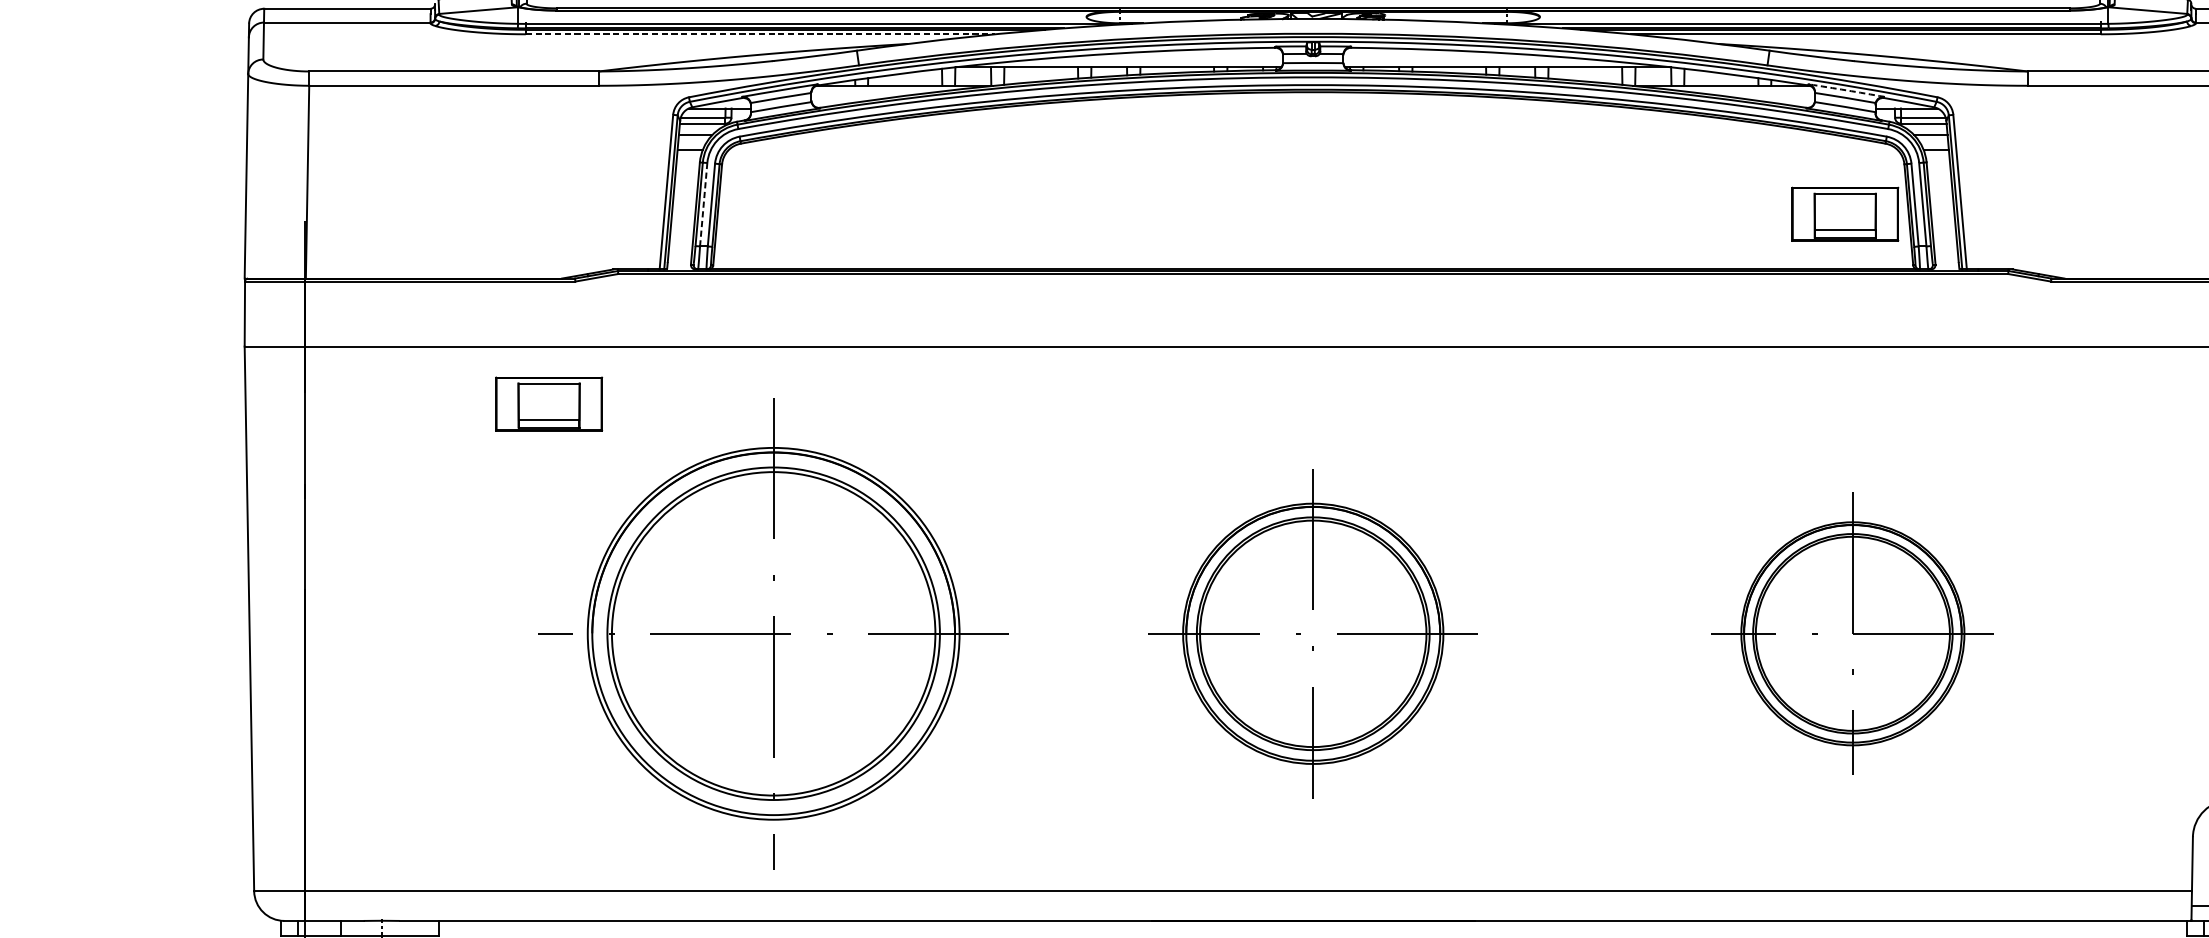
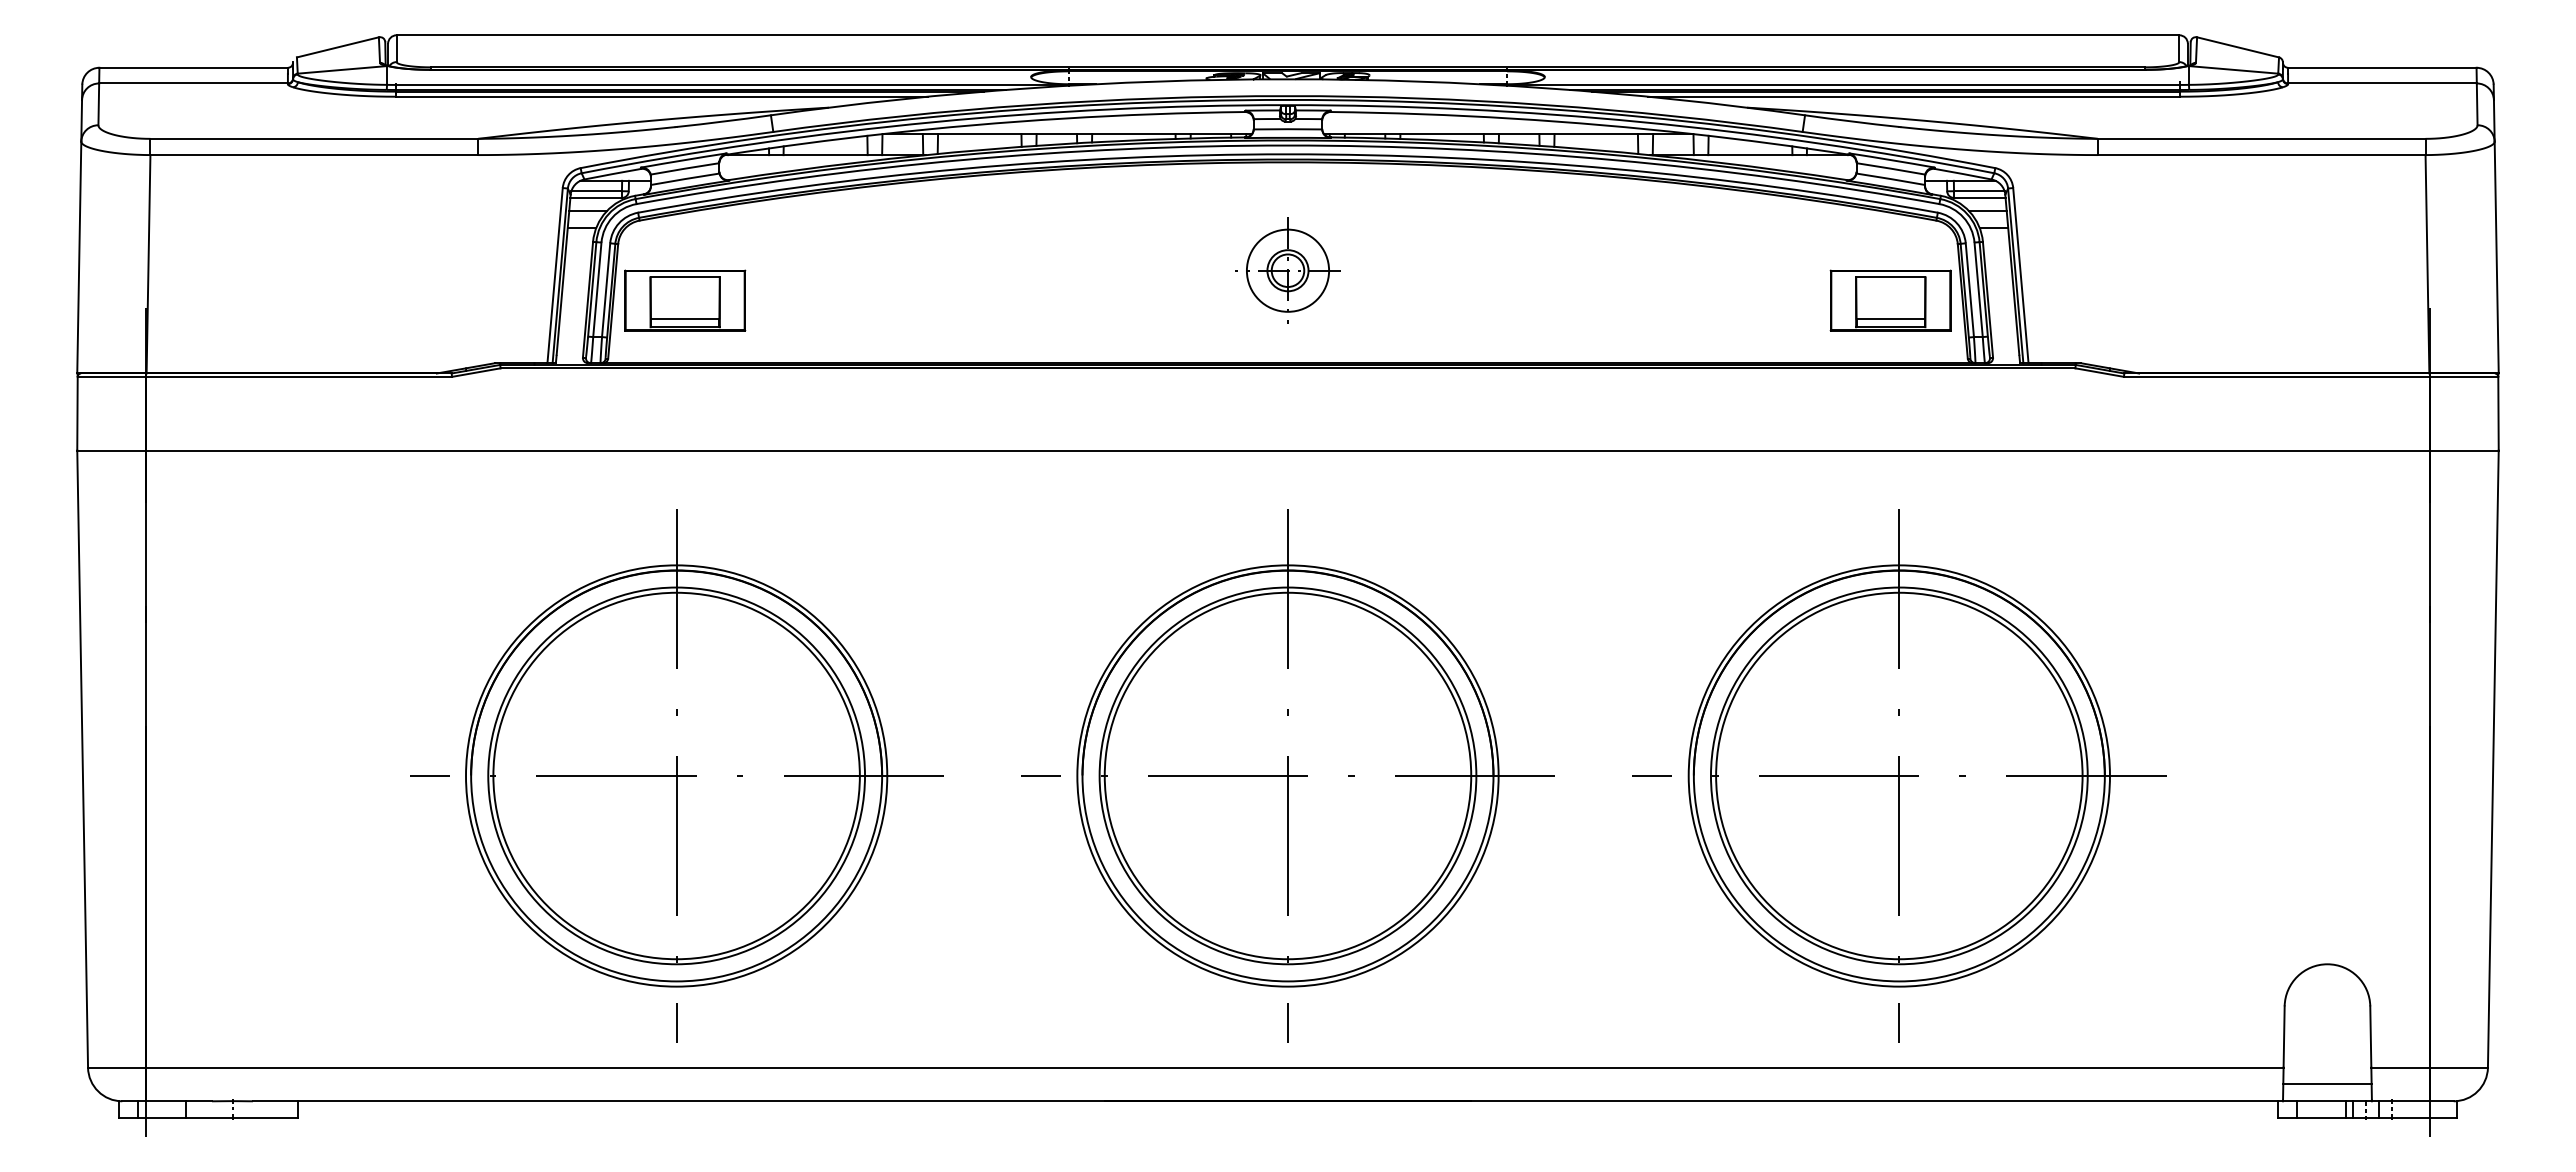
line: (760, 34) -> (661, 96), dashed -> solid
arc: (1846, 90) -> (1892, 160), dashed -> solid
part: (1312, 187) -> (1287, 270), added
line: (703, 204) -> (597, 289), dashed -> solid
part: (549, 403) -> (685, 300), moved
part: (1312, 633) -> (1287, 775), size x1.43
part: (1852, 633) -> (1899, 775), size x1.67

